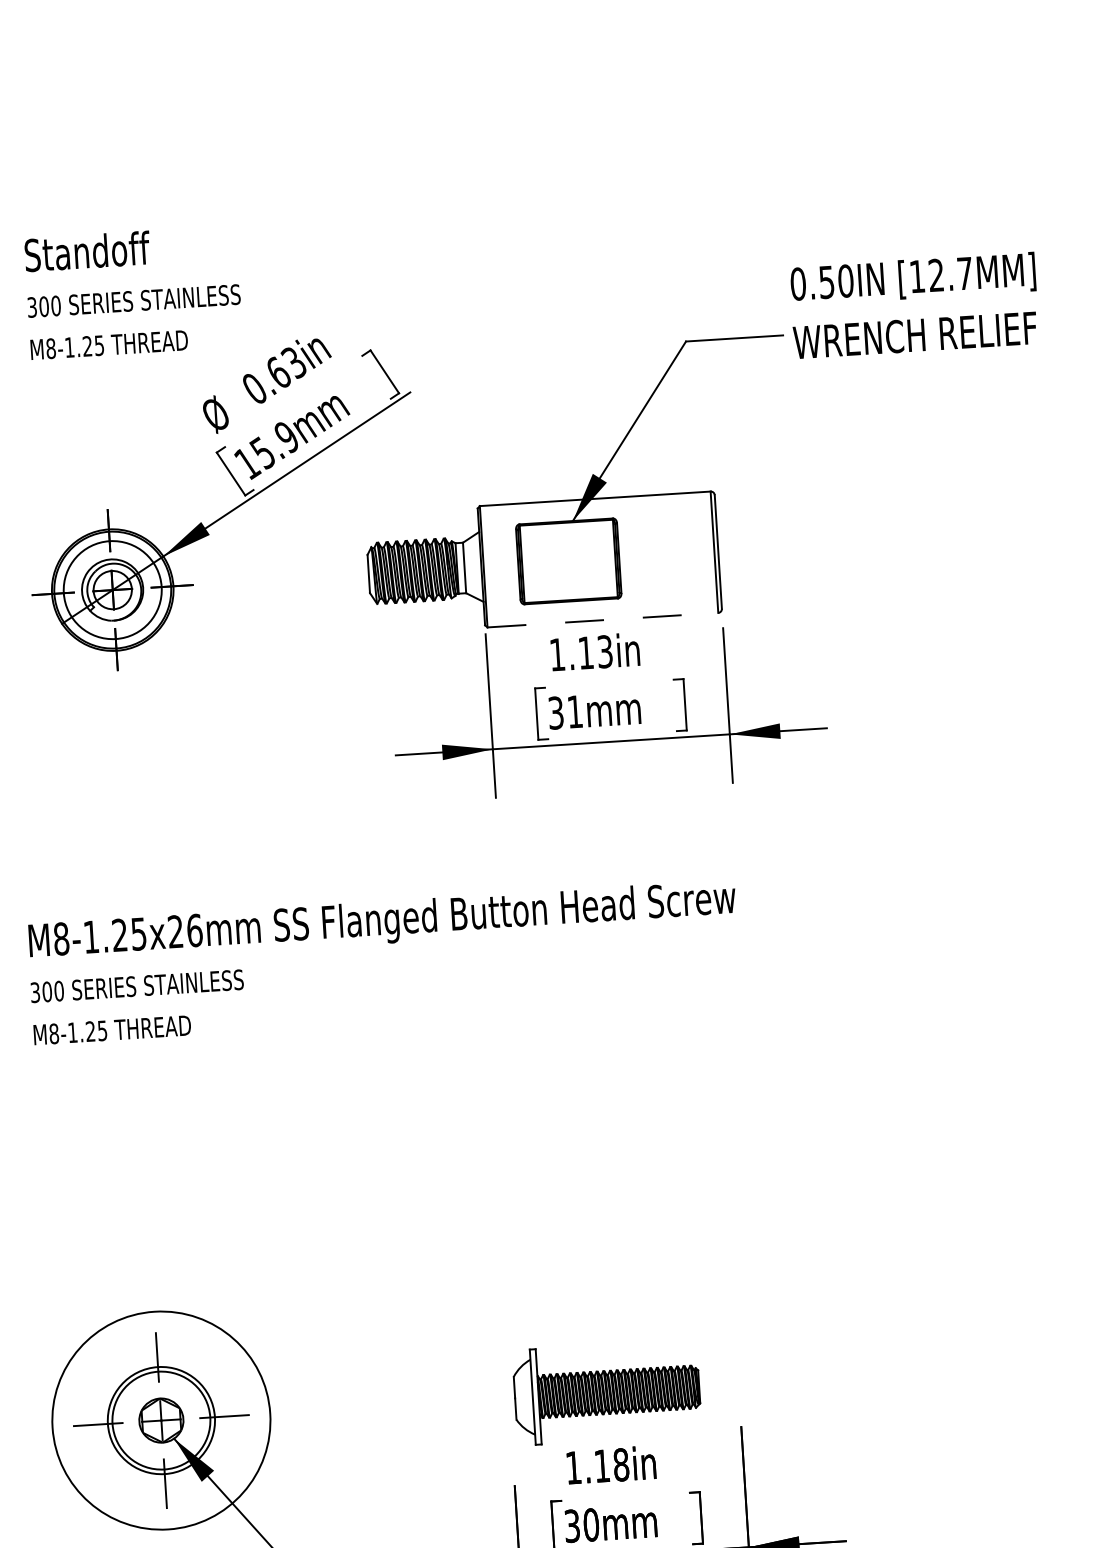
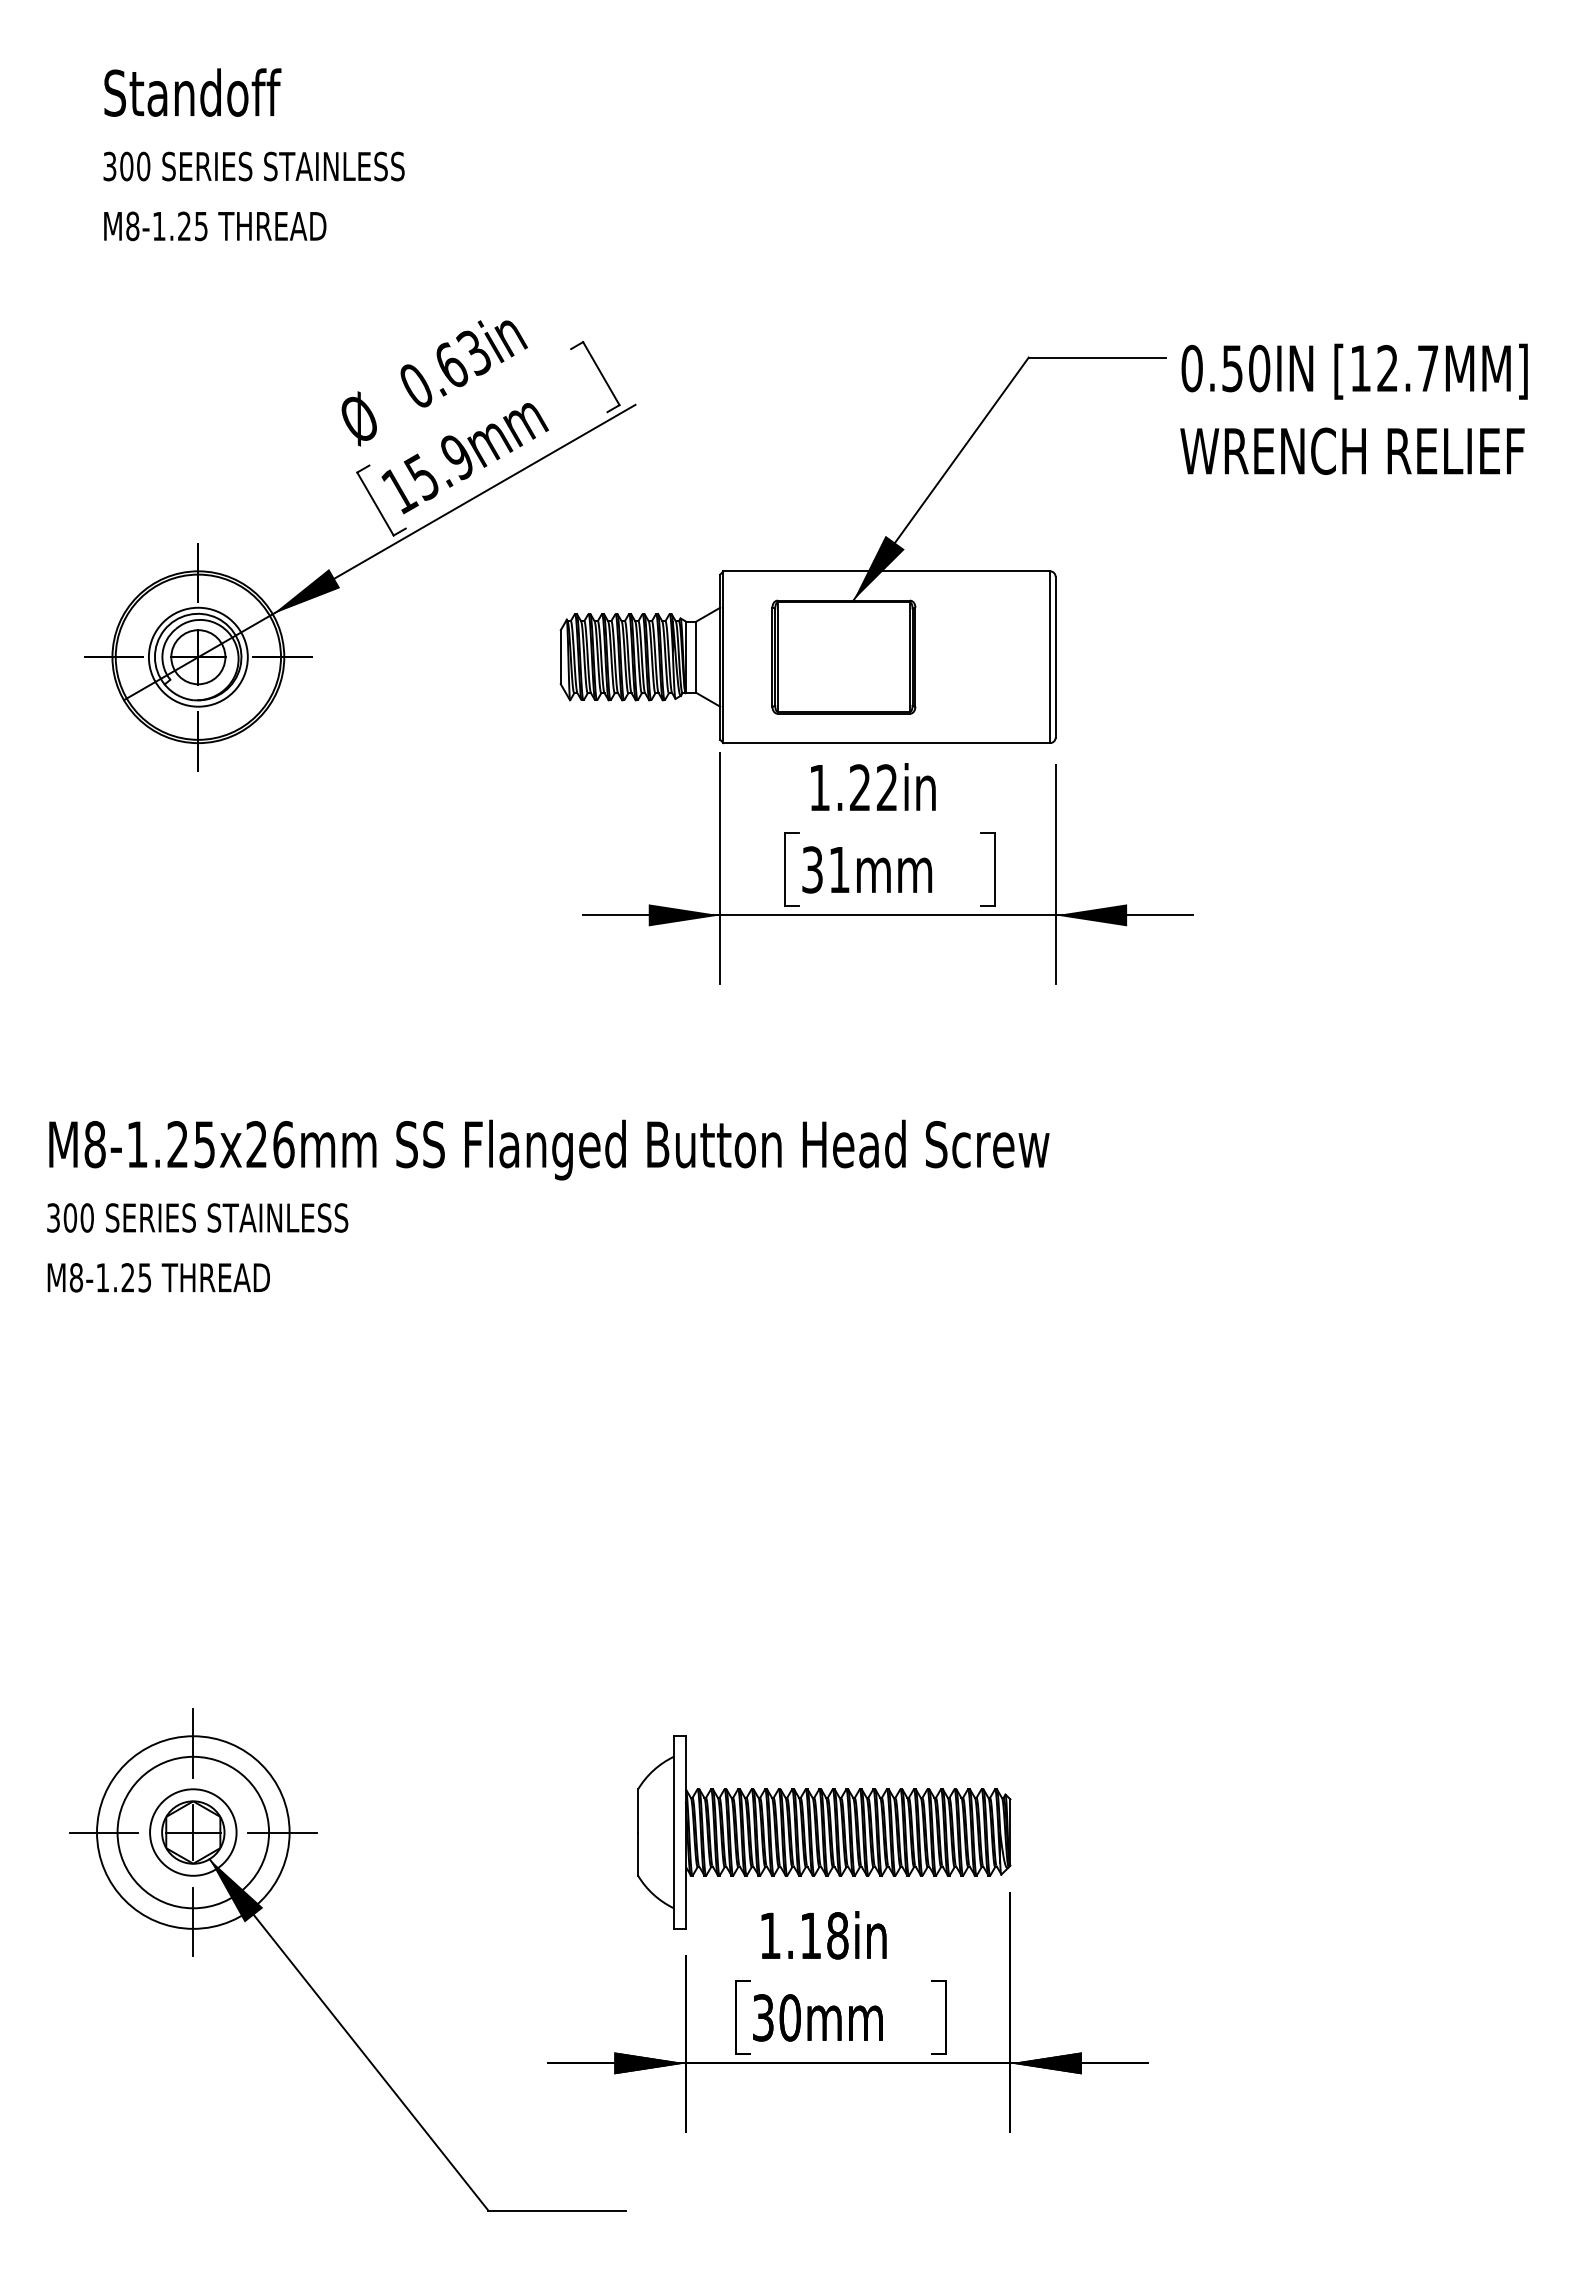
text: (133, 292) -> (253, 154), moved
text: (914, 305) -> (1353, 408), moved
circle: (112, 589) -> (197, 656), size x0.71
line: (603, 620) -> (887, 743), dashed -> solid
text: (595, 652) -> (873, 787), 1.13in -> 1.22in
part: (607, 1392) -> (824, 1832), size x1.43
circle: (161, 1420) -> (193, 1832), size x0.62
circle: (161, 1420) -> (193, 1832), size x0.62

